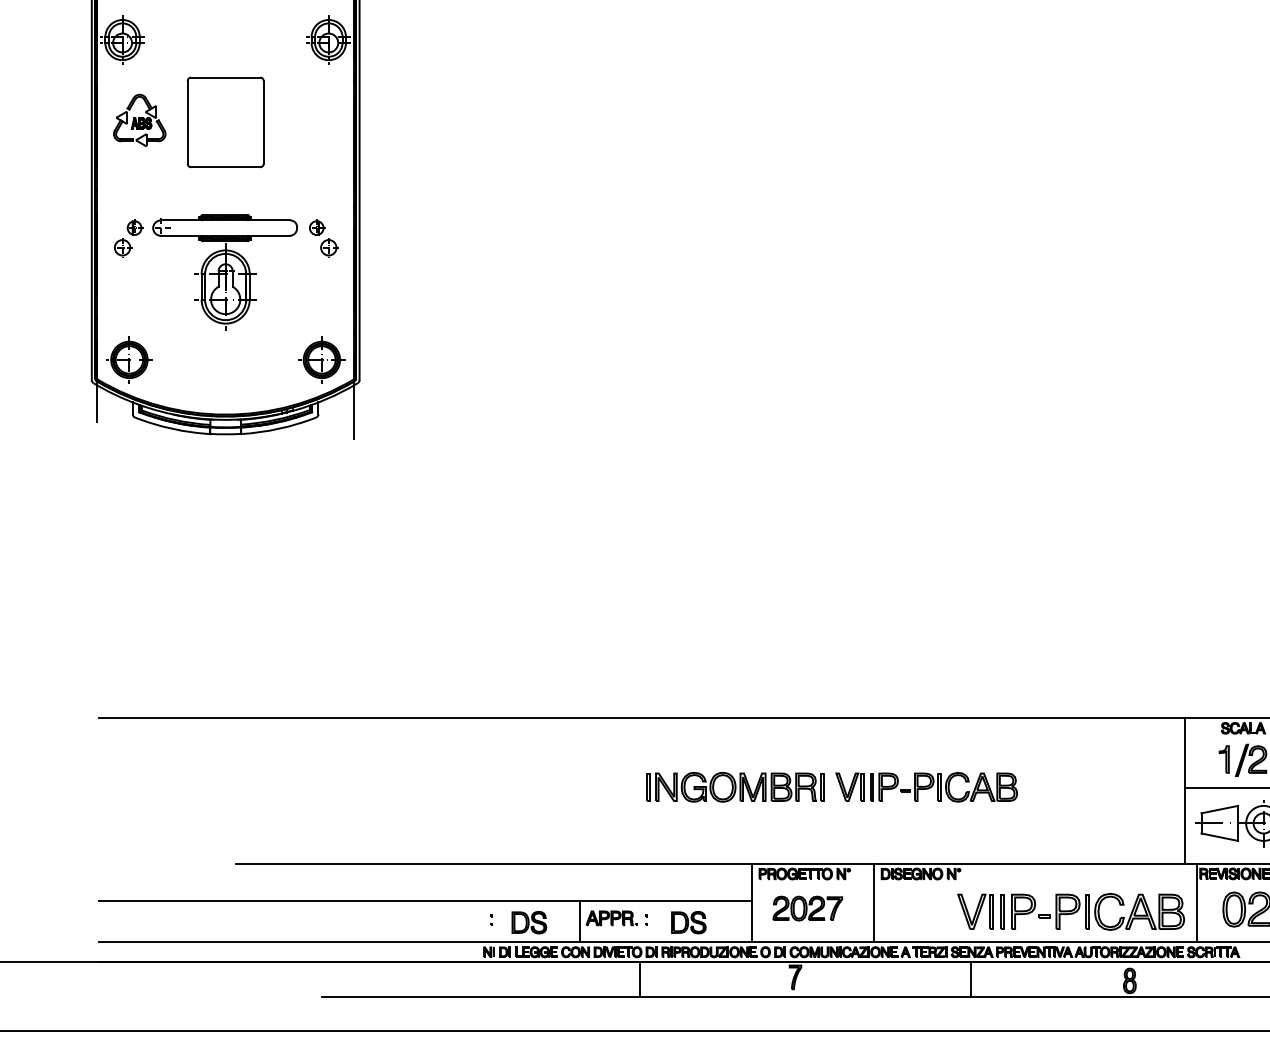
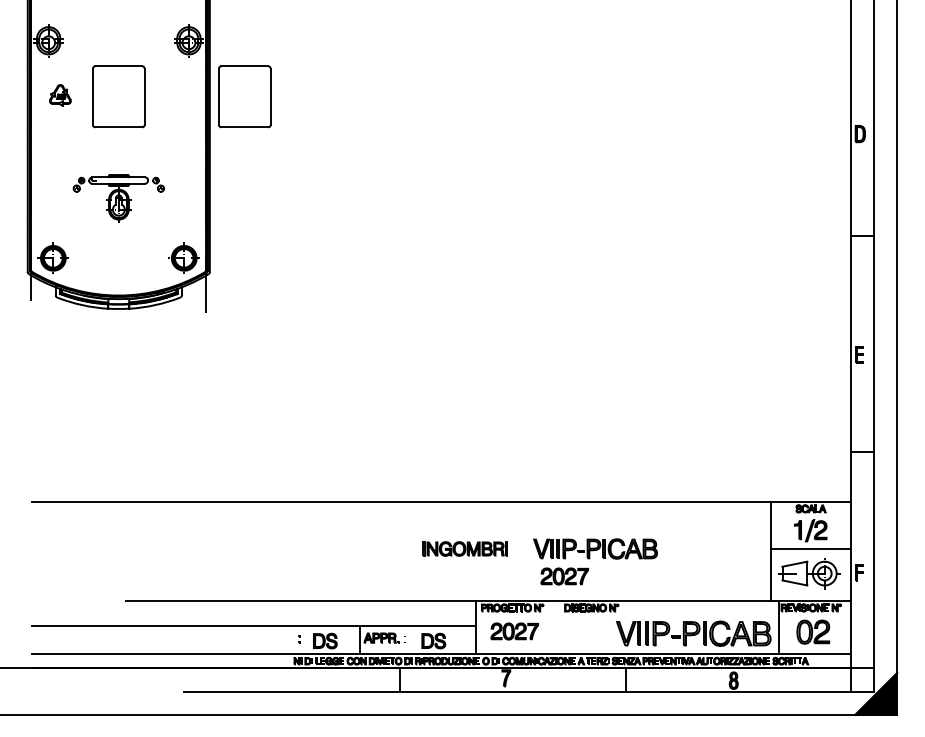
part: (139, 120) -> (60, 95), size x0.6
part: (410, 121) -> (244, 96), added
part: (225, 271) -> (118, 198), size x0.6
part: (733, 786) -> (464, 548), size x0.7
part: (880, 827) -> (564, 576), added
line: (873, 902) -> (559, 627), removed

